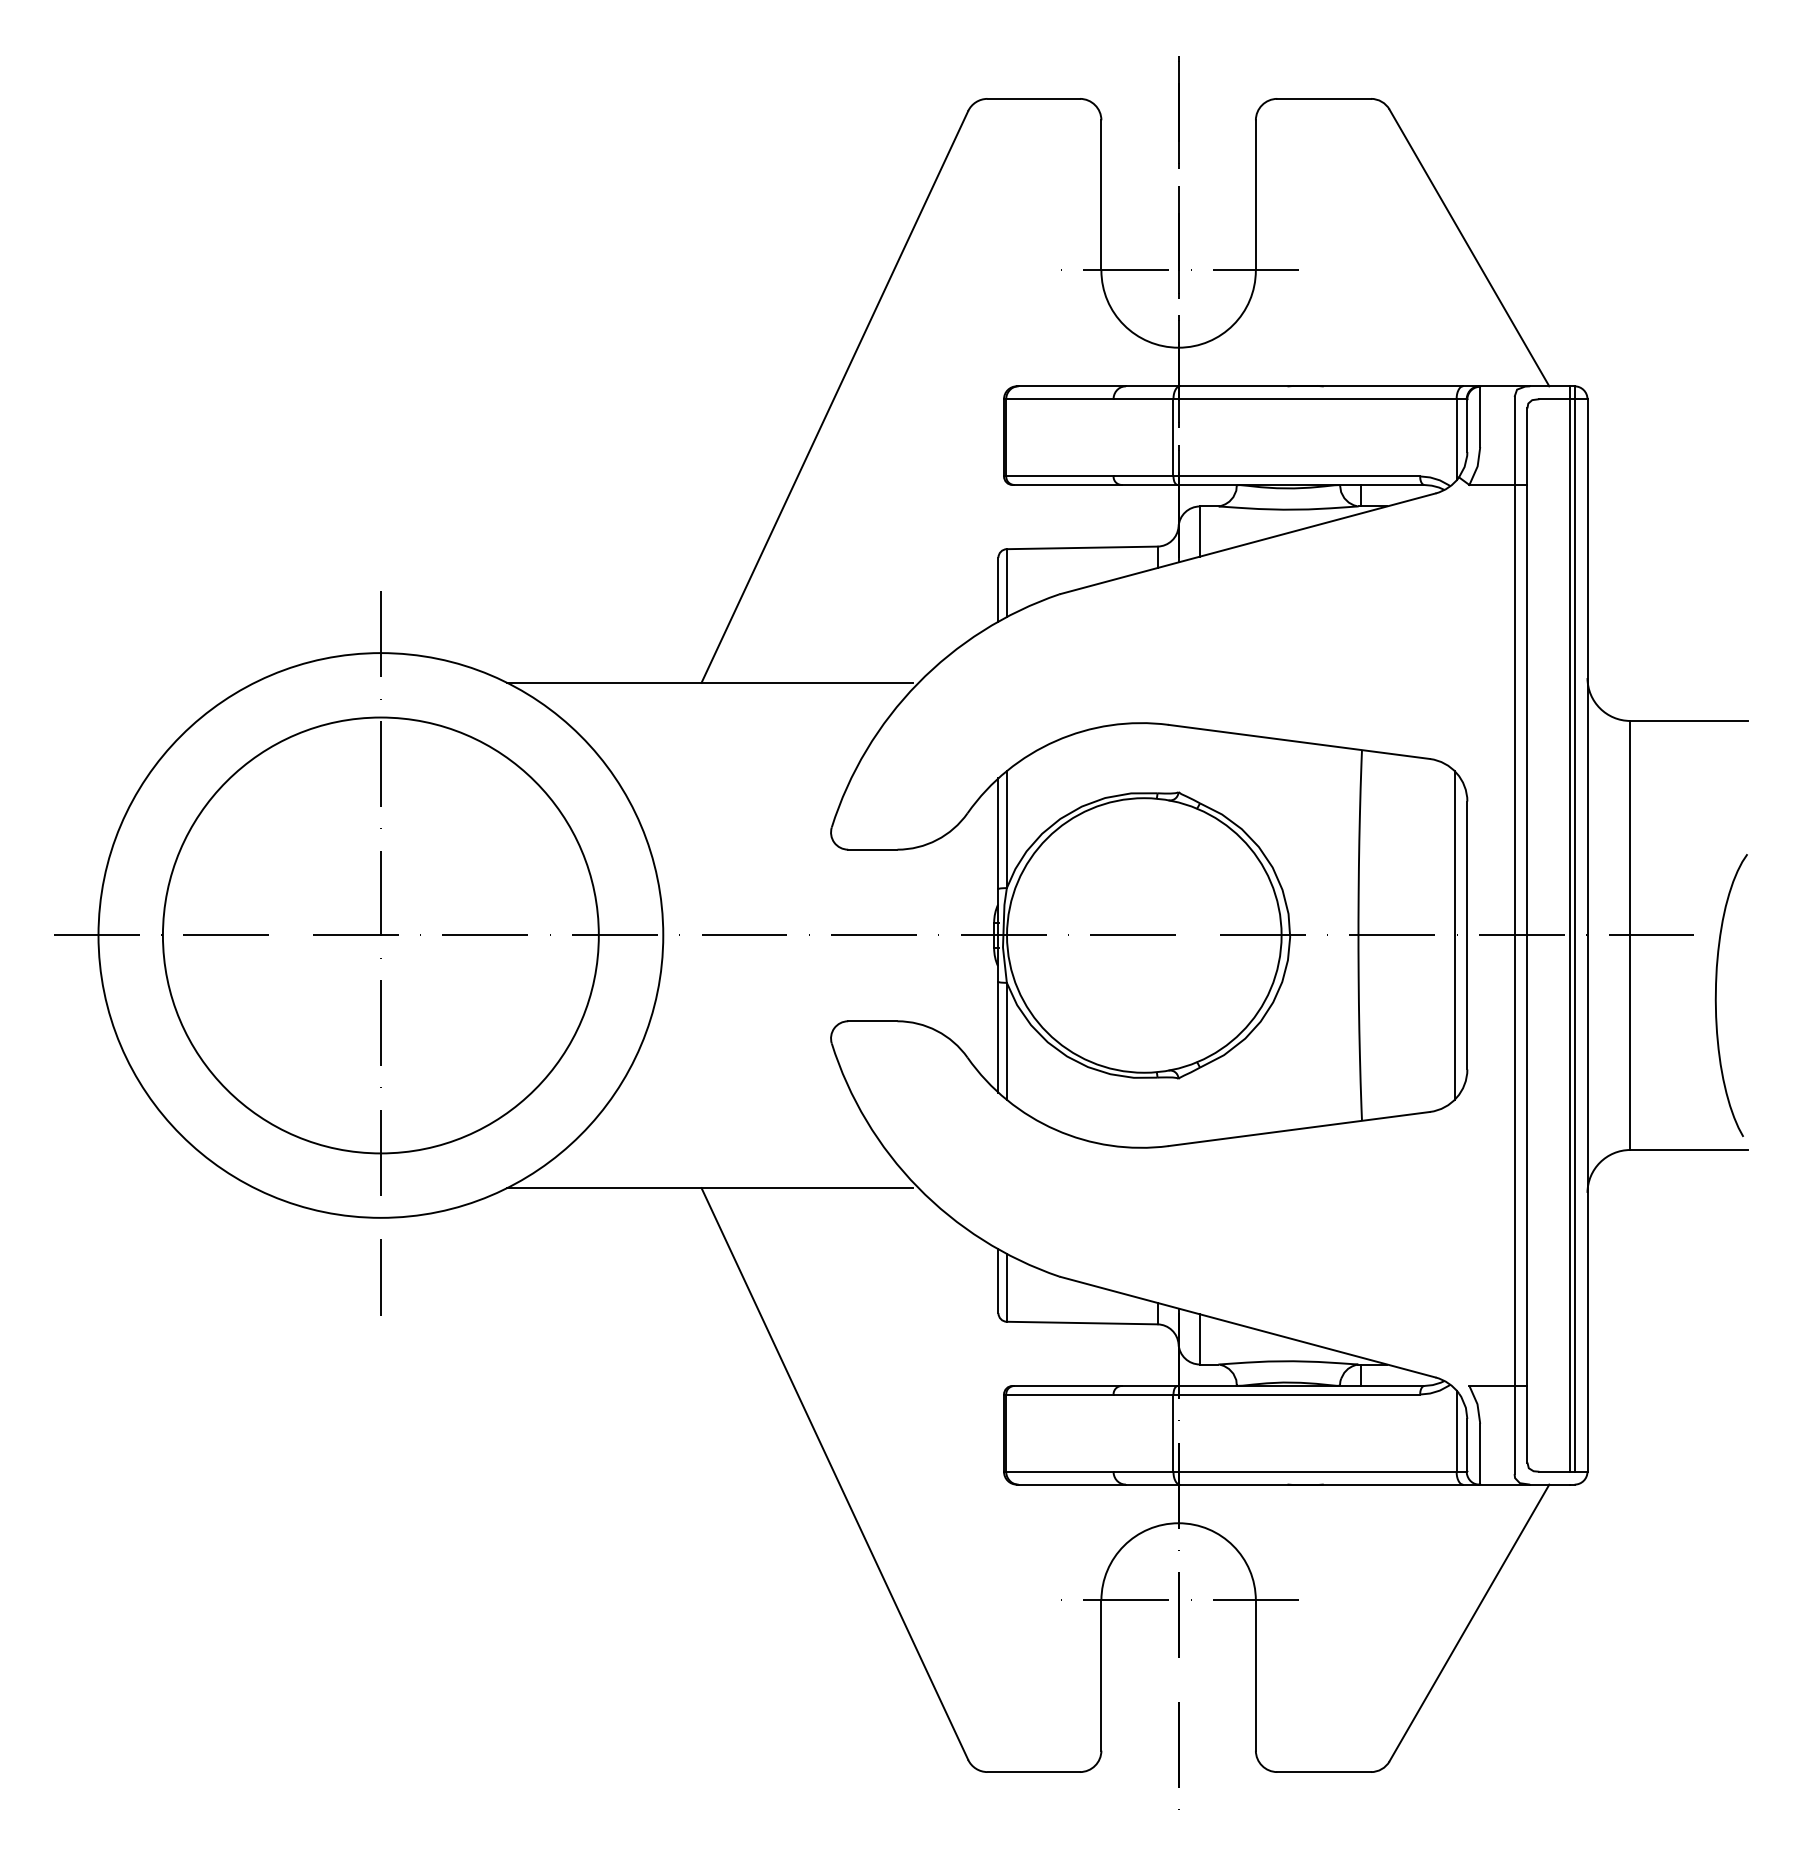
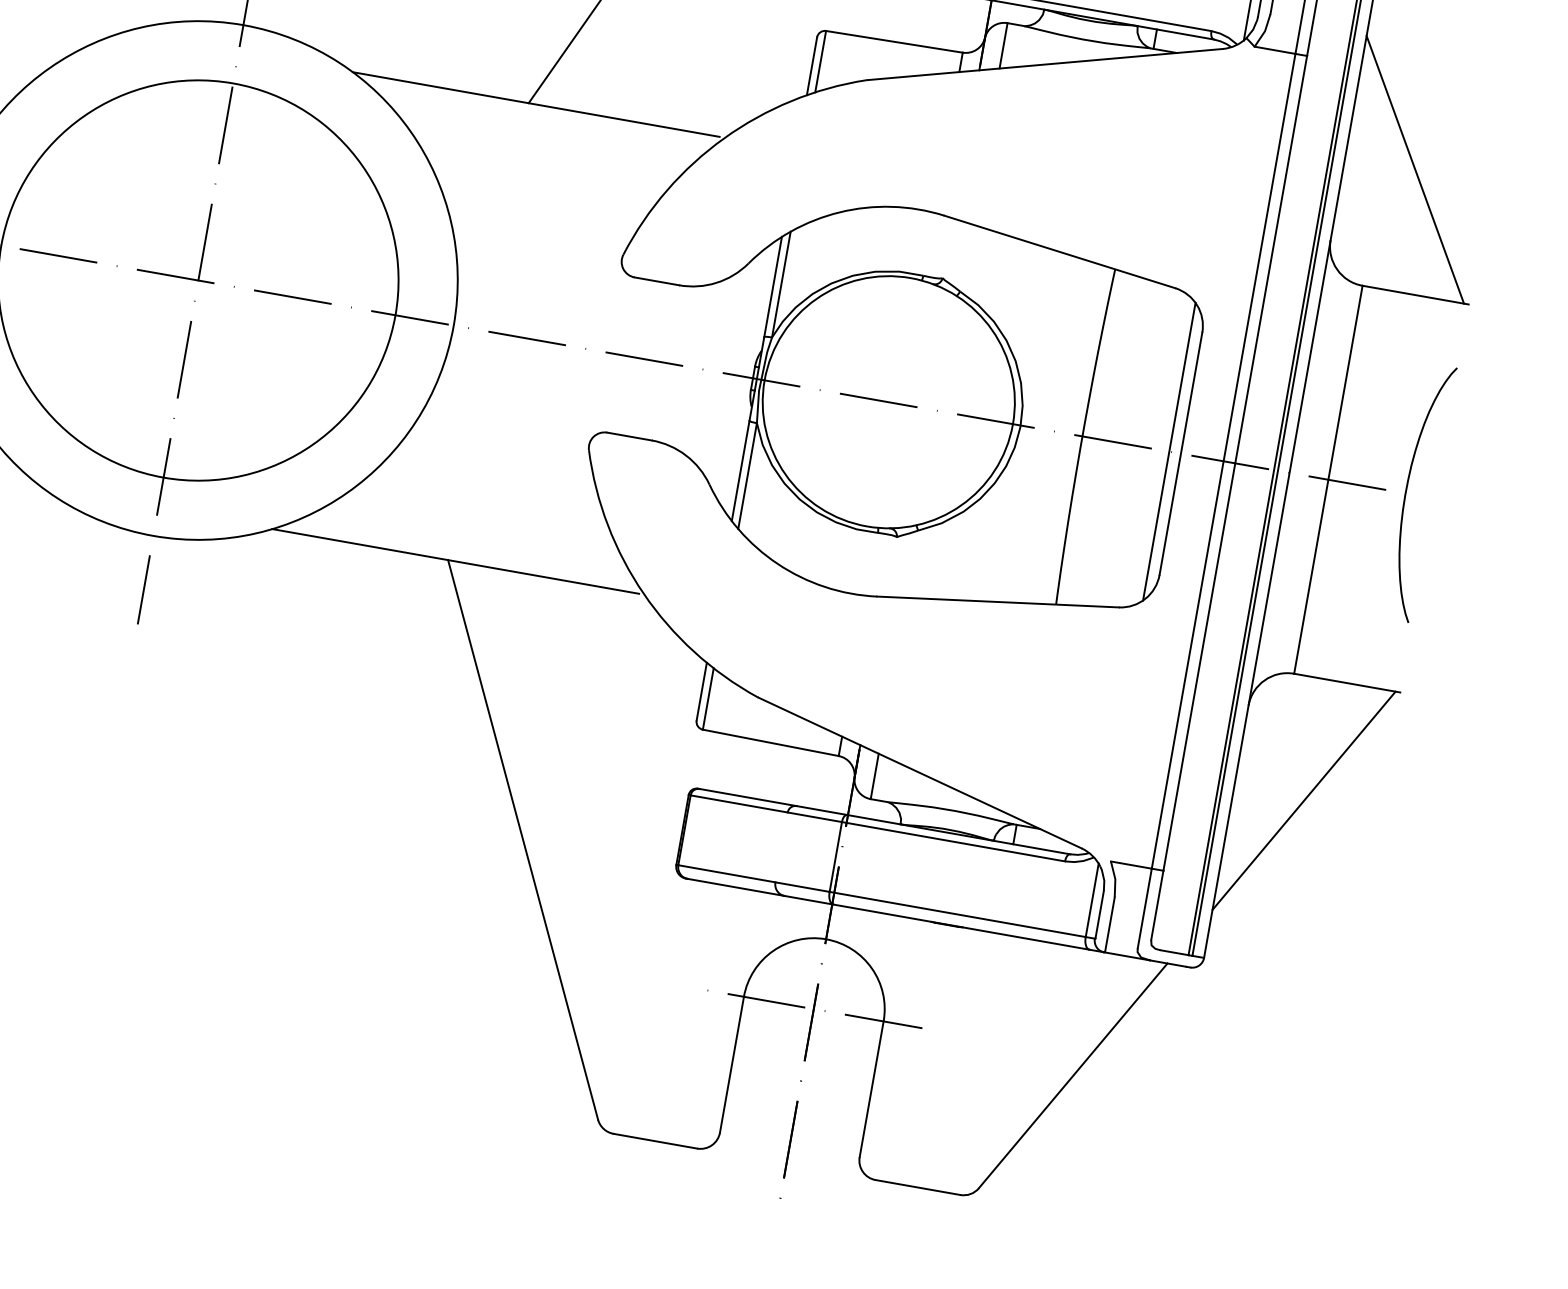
line: (1664, 586) -> (1414, 169), added
curve: (1716, 995) -> (1406, 490), moved
line: (1664, 1284) -> (1303, 800), added

